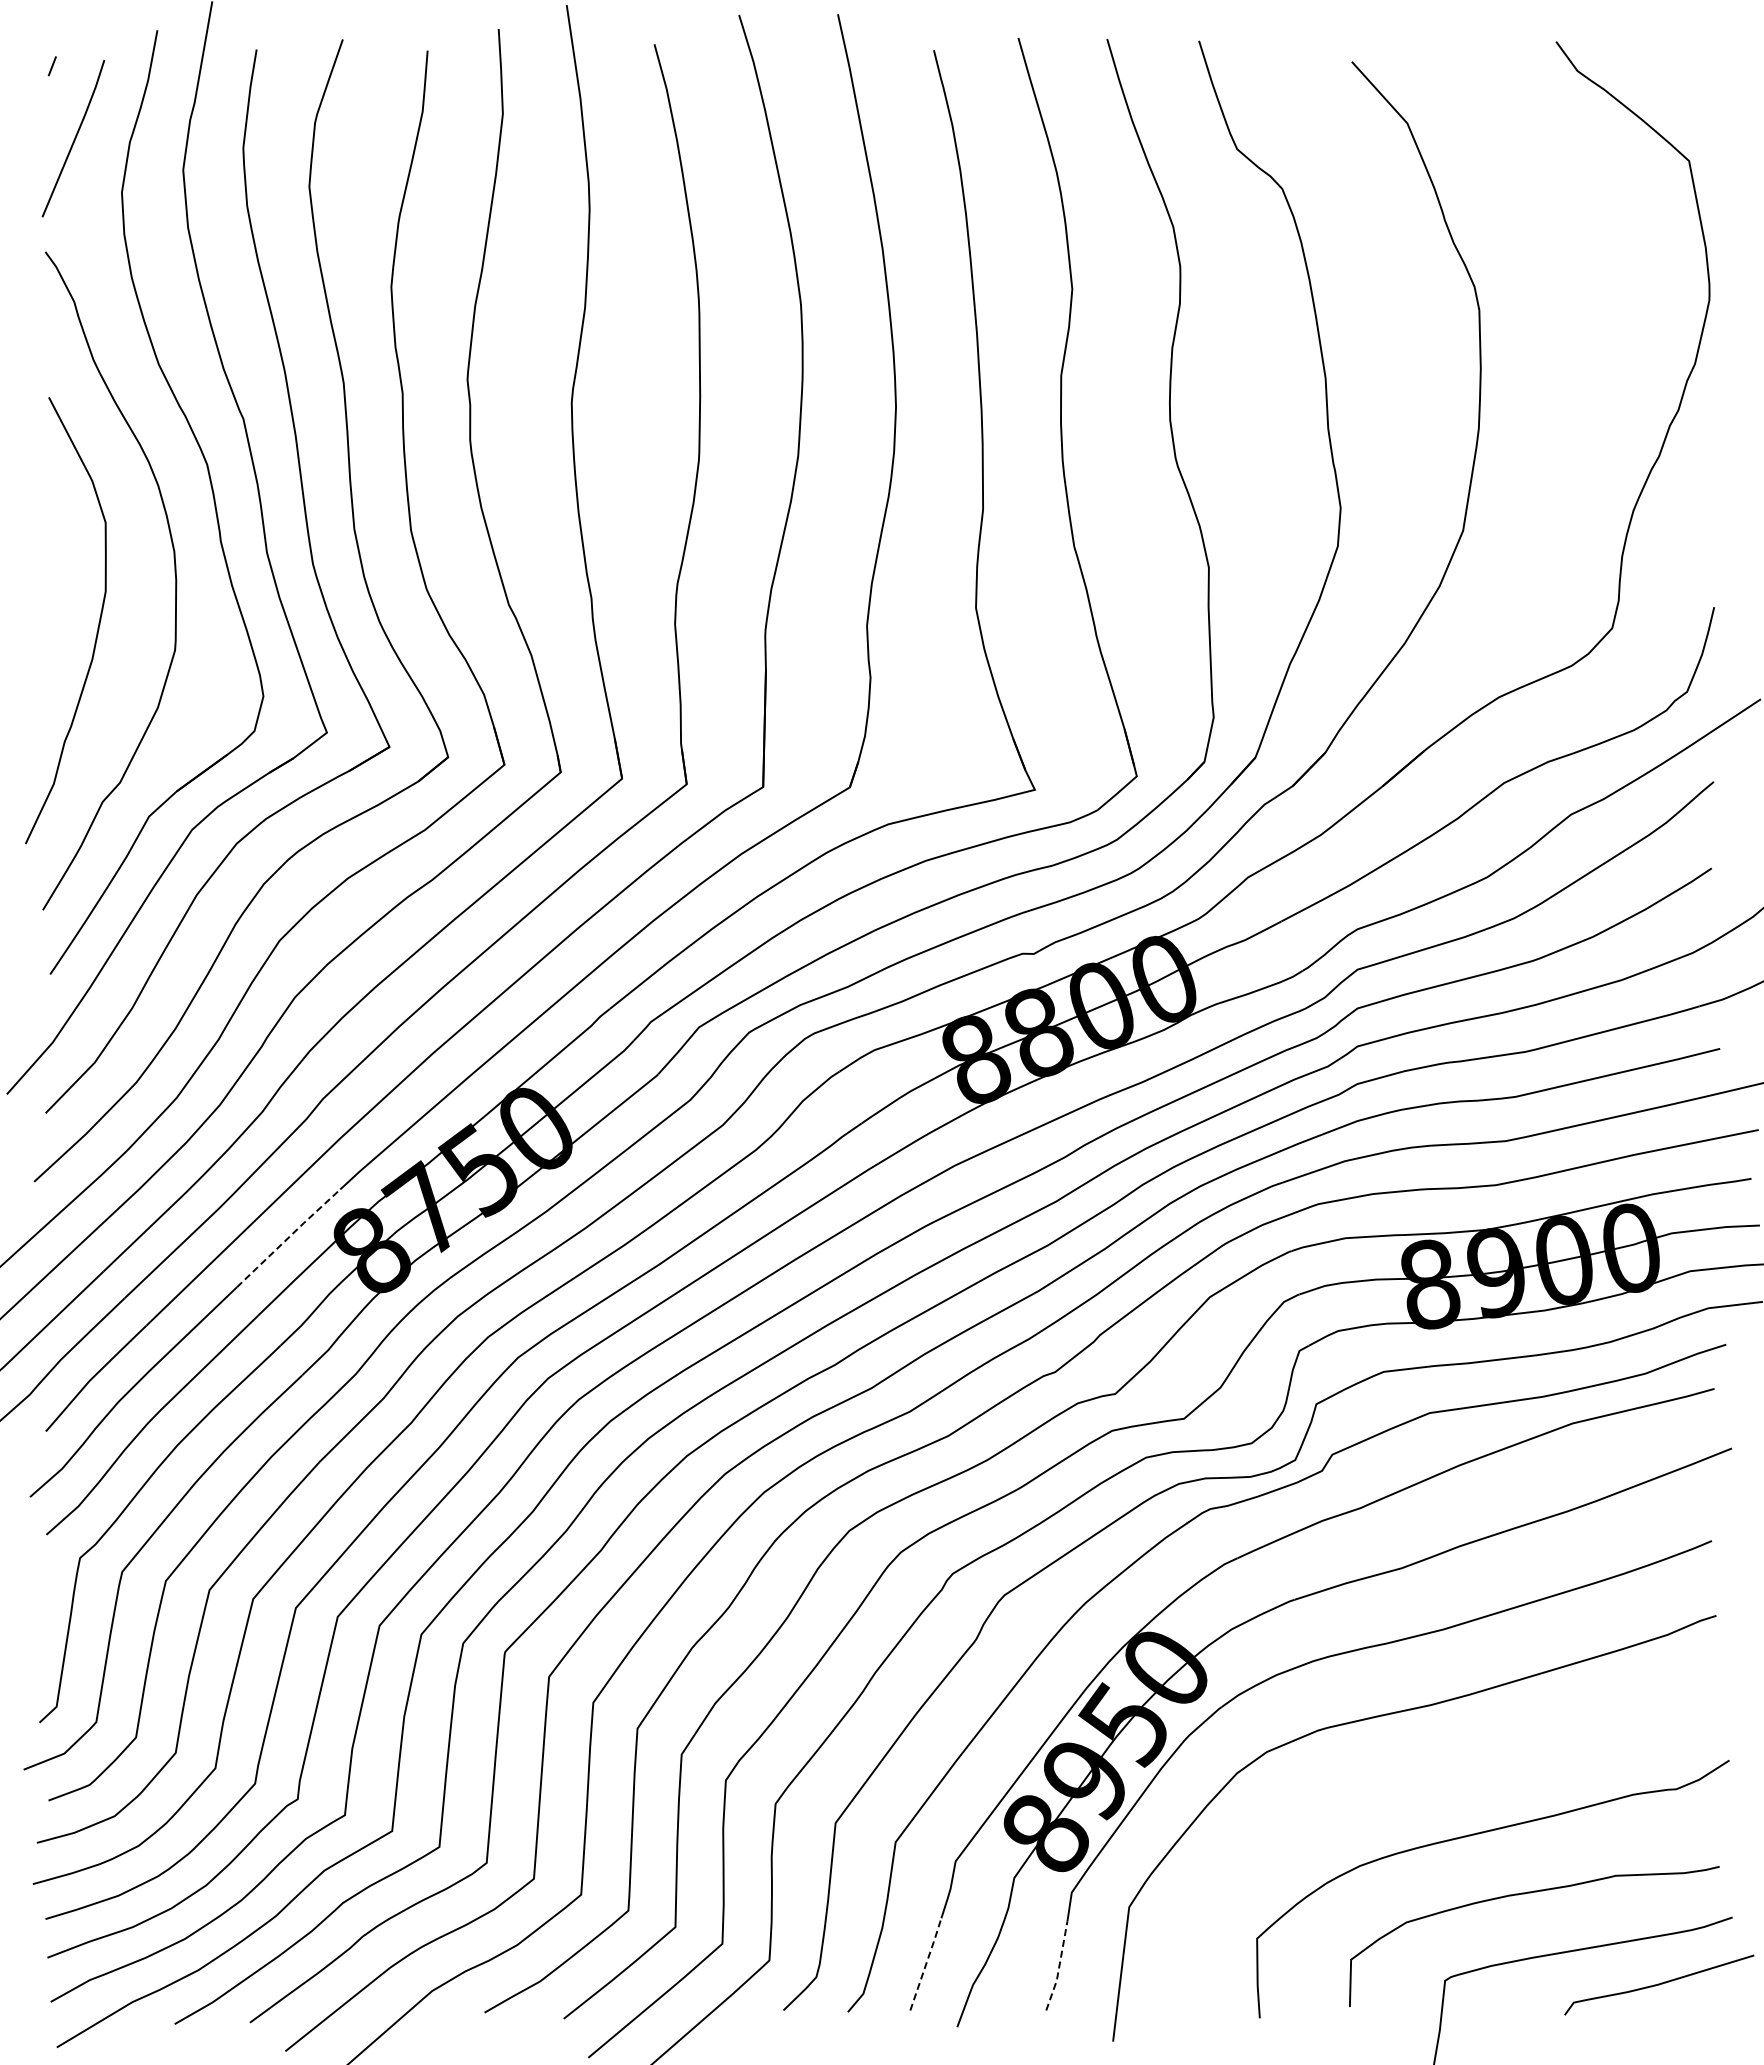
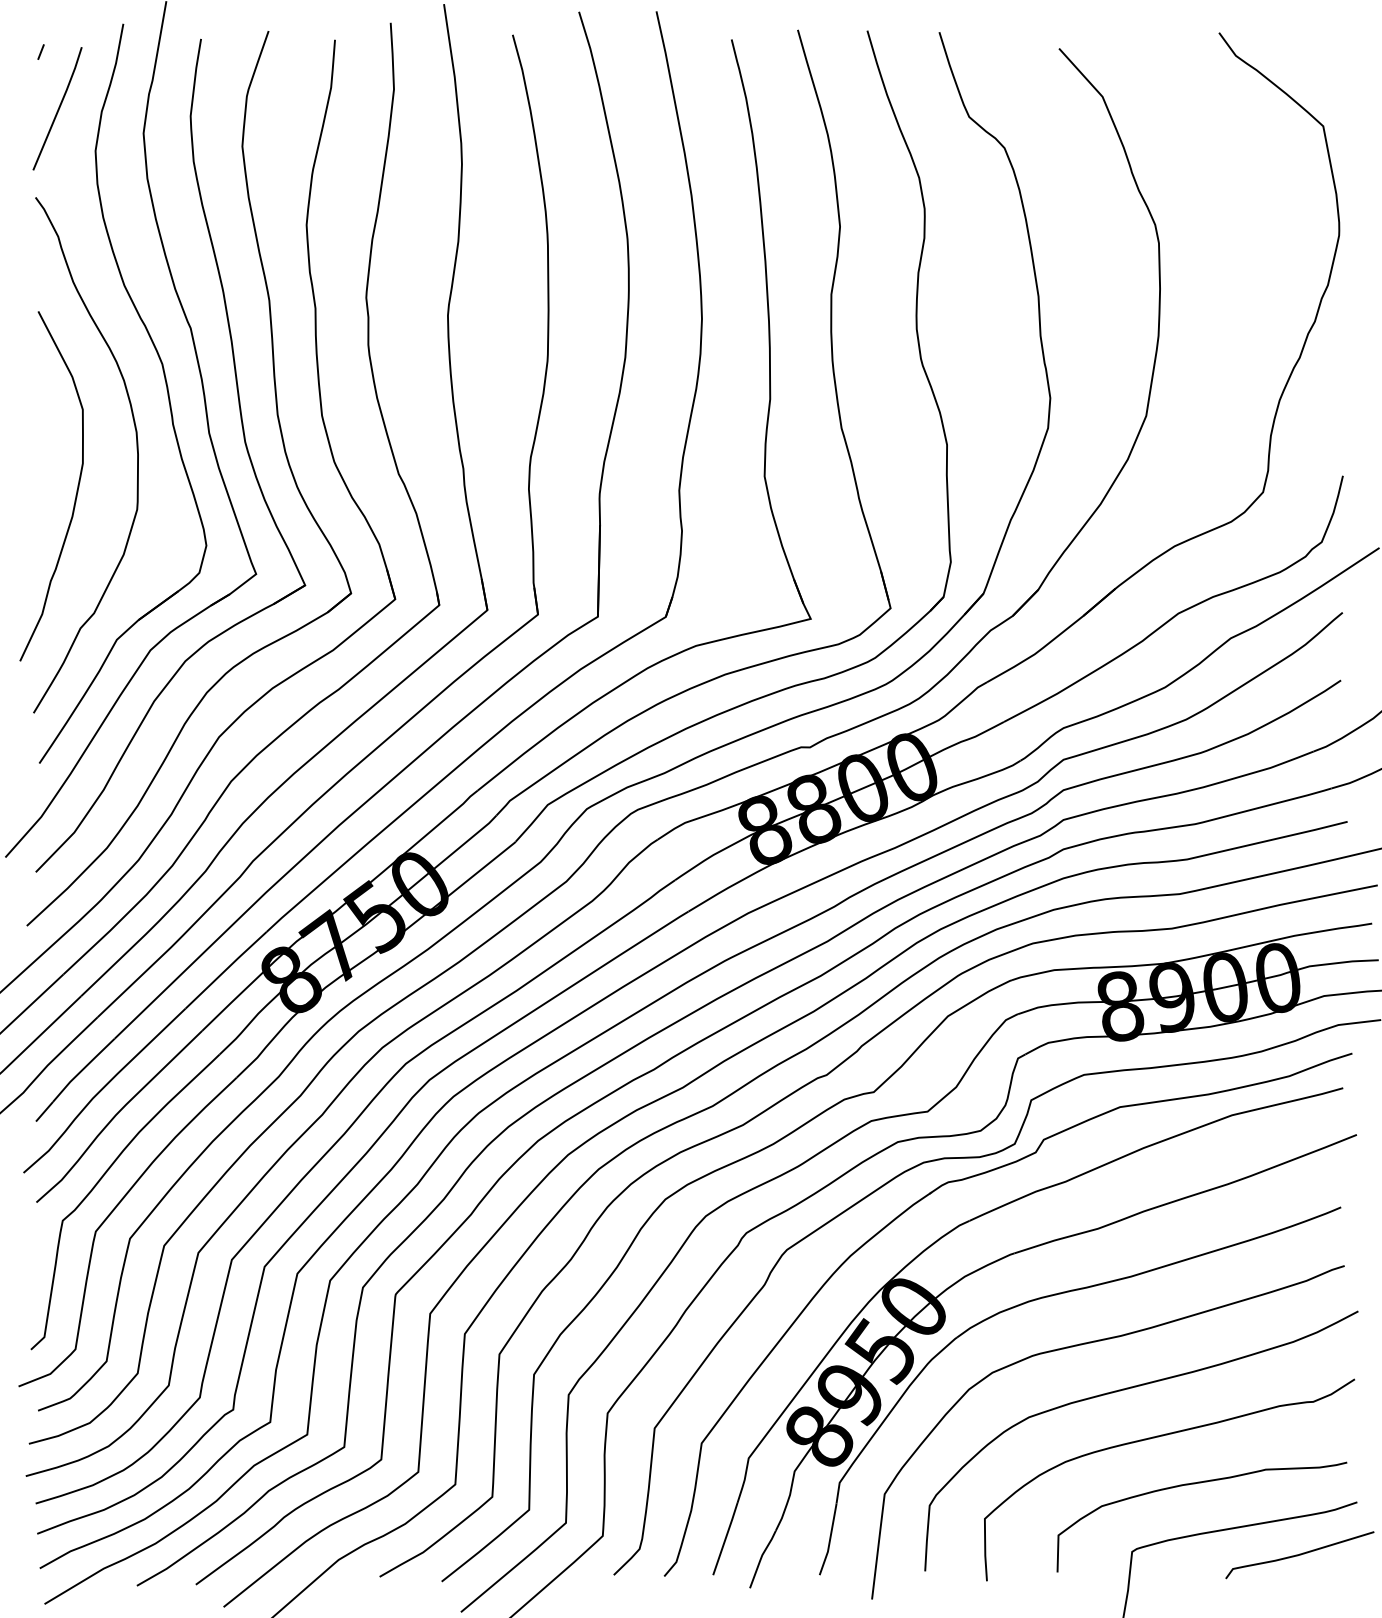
line: (288, 1237) -> (226, 969), dashed -> solid
curve: (1439, 1773) -> (1127, 1389), added
line: (926, 1963) -> (725, 1538), dashed -> solid
line: (1059, 1965) -> (830, 1539), dashed -> solid

